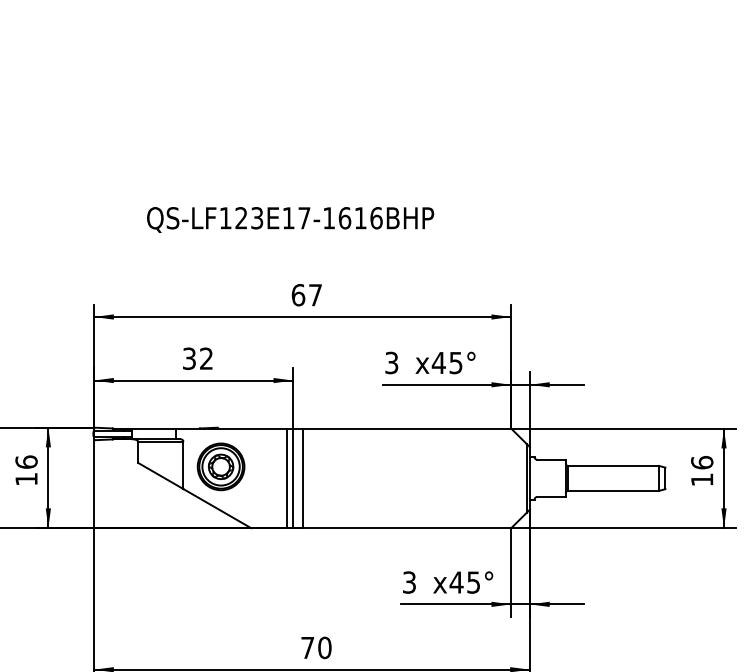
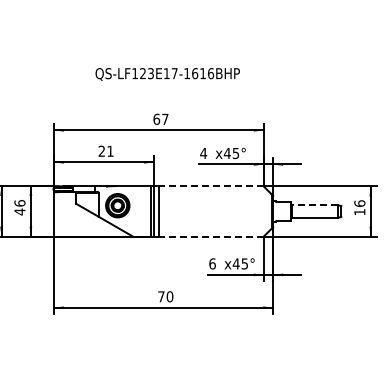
text: (290, 219) -> (167, 74), moved
text: (196, 357) -> (105, 150), 32 -> 21
text: (391, 363) -> (203, 153), 3 -> 4
line: (405, 428) -> (210, 186), solid -> dashed
line: (614, 466) -> (315, 205), solid -> dashed
text: (25, 478) -> (19, 211), 16 -> 46
line: (405, 528) -> (210, 236), solid -> dashed
text: (409, 581) -> (212, 263), 3 -> 6

